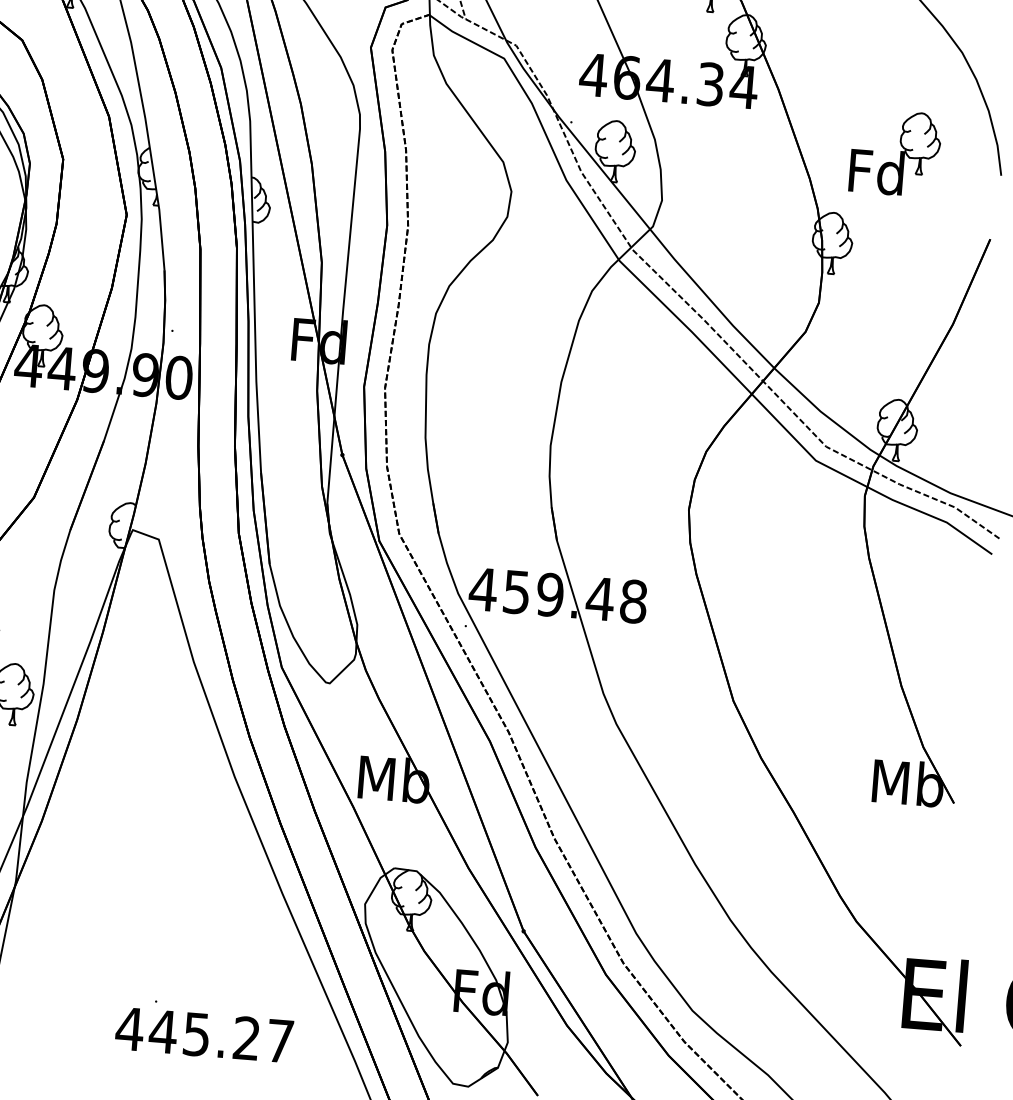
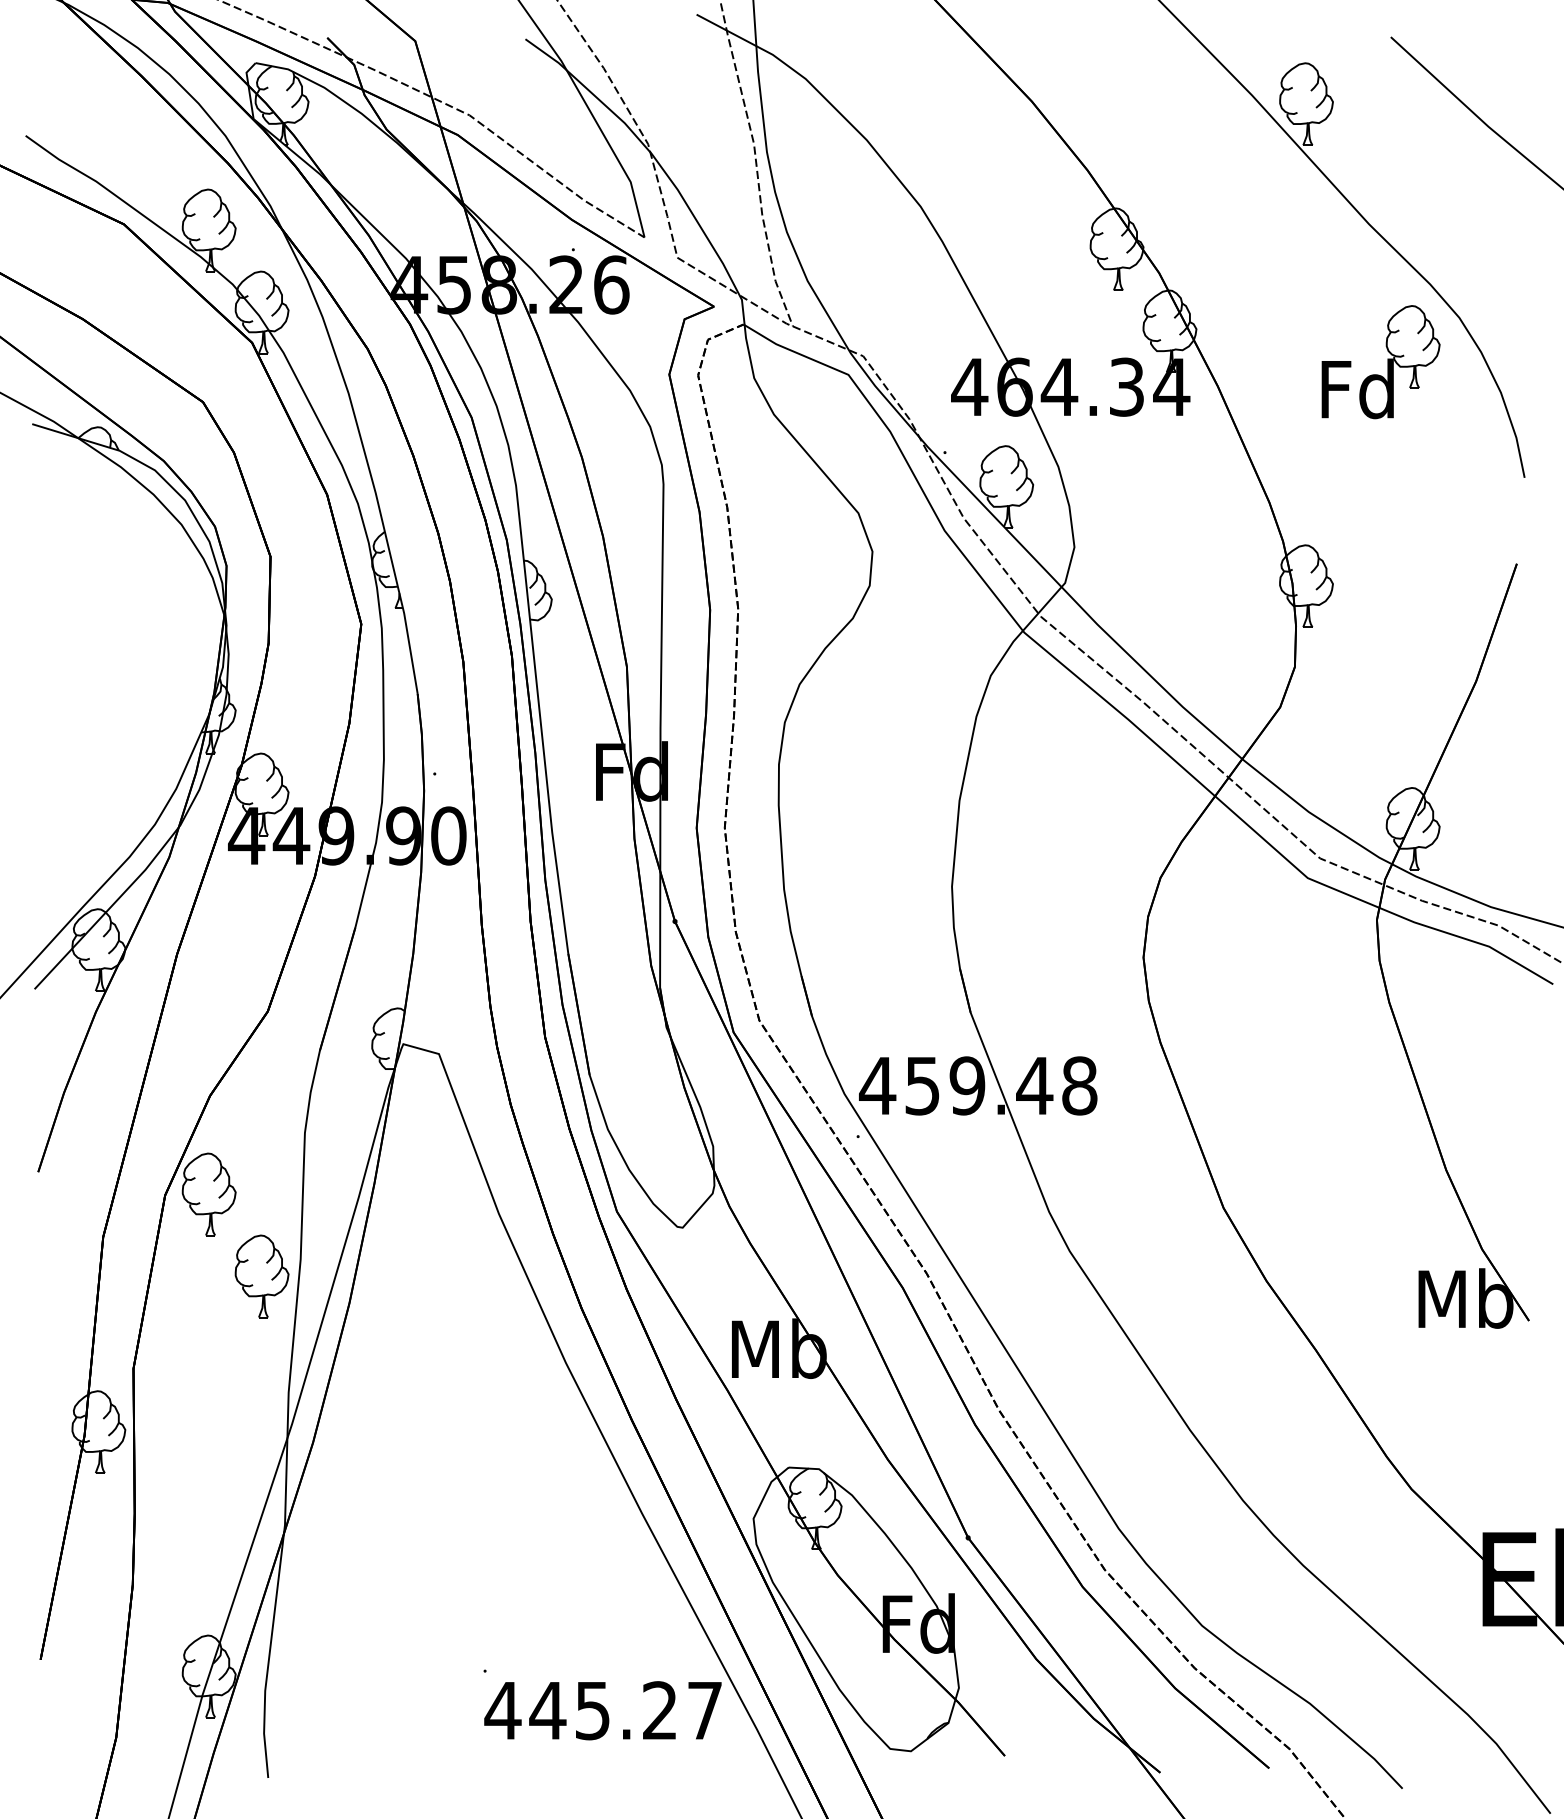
part: (900, 153) -> (1387, 362), moved
text: (203, 1034) -> (602, 1710), moved

